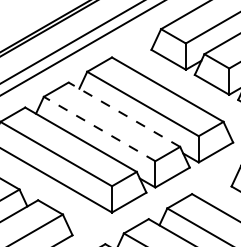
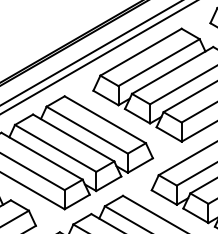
line: (124, 115) -> (73, 138), dashed -> solid
line: (99, 129) -> (55, 148), dashed -> solid

